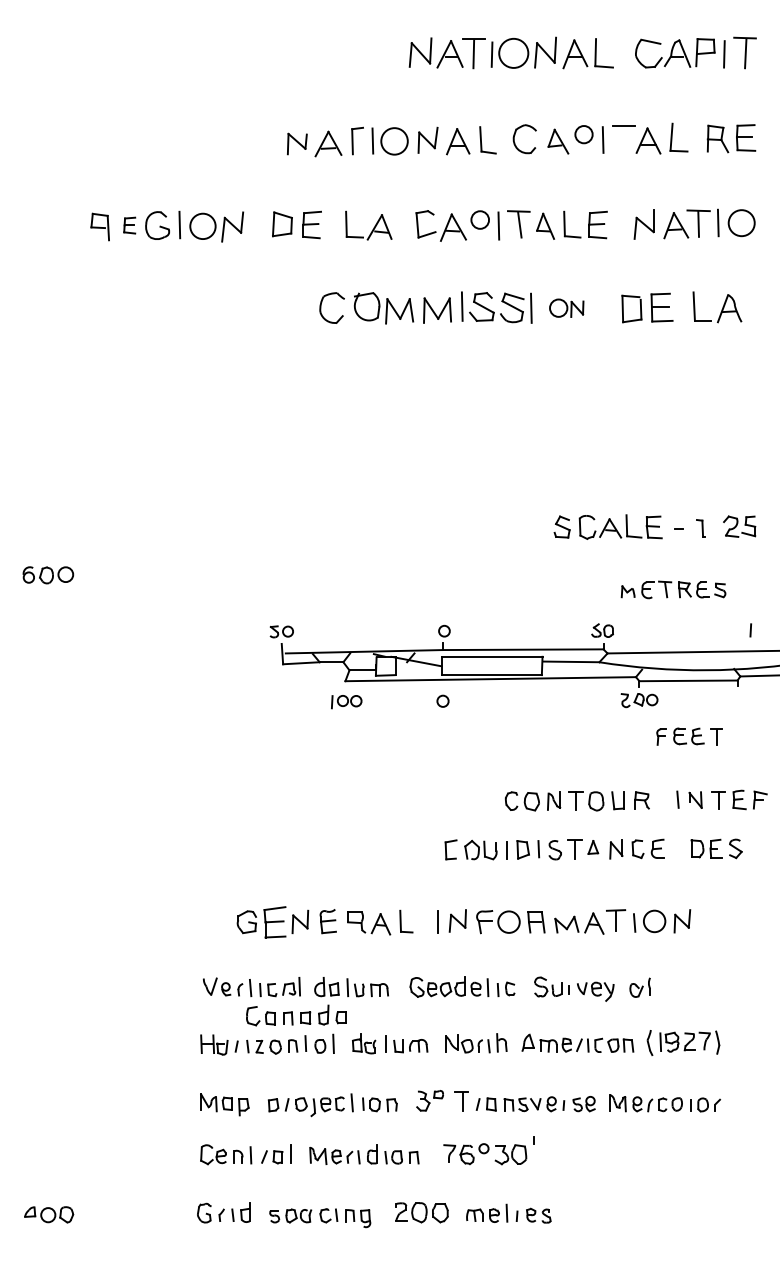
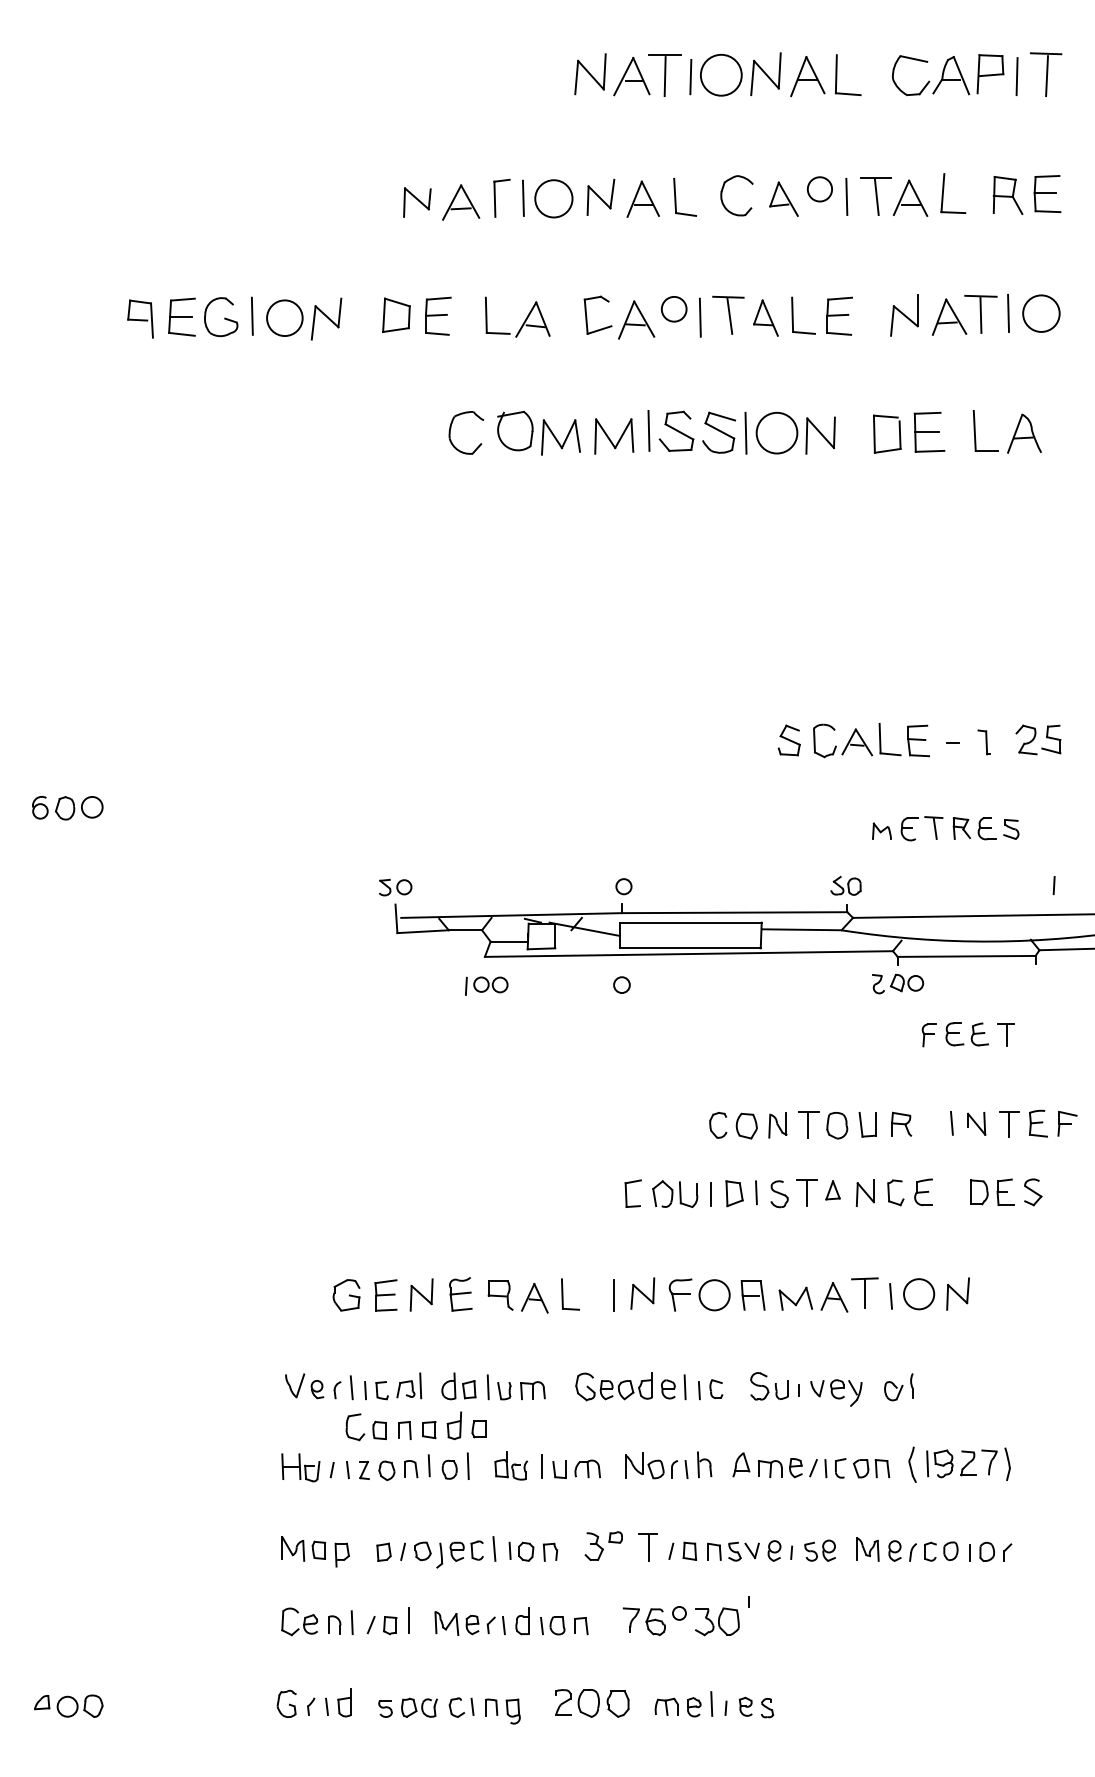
line: (624, 139) -> (876, 196), added
part: (129, 225) -> (181, 316), size x1.67
part: (566, 307) -> (795, 432), size x1.67
part: (274, 922) -> (385, 1295), size x0.71

